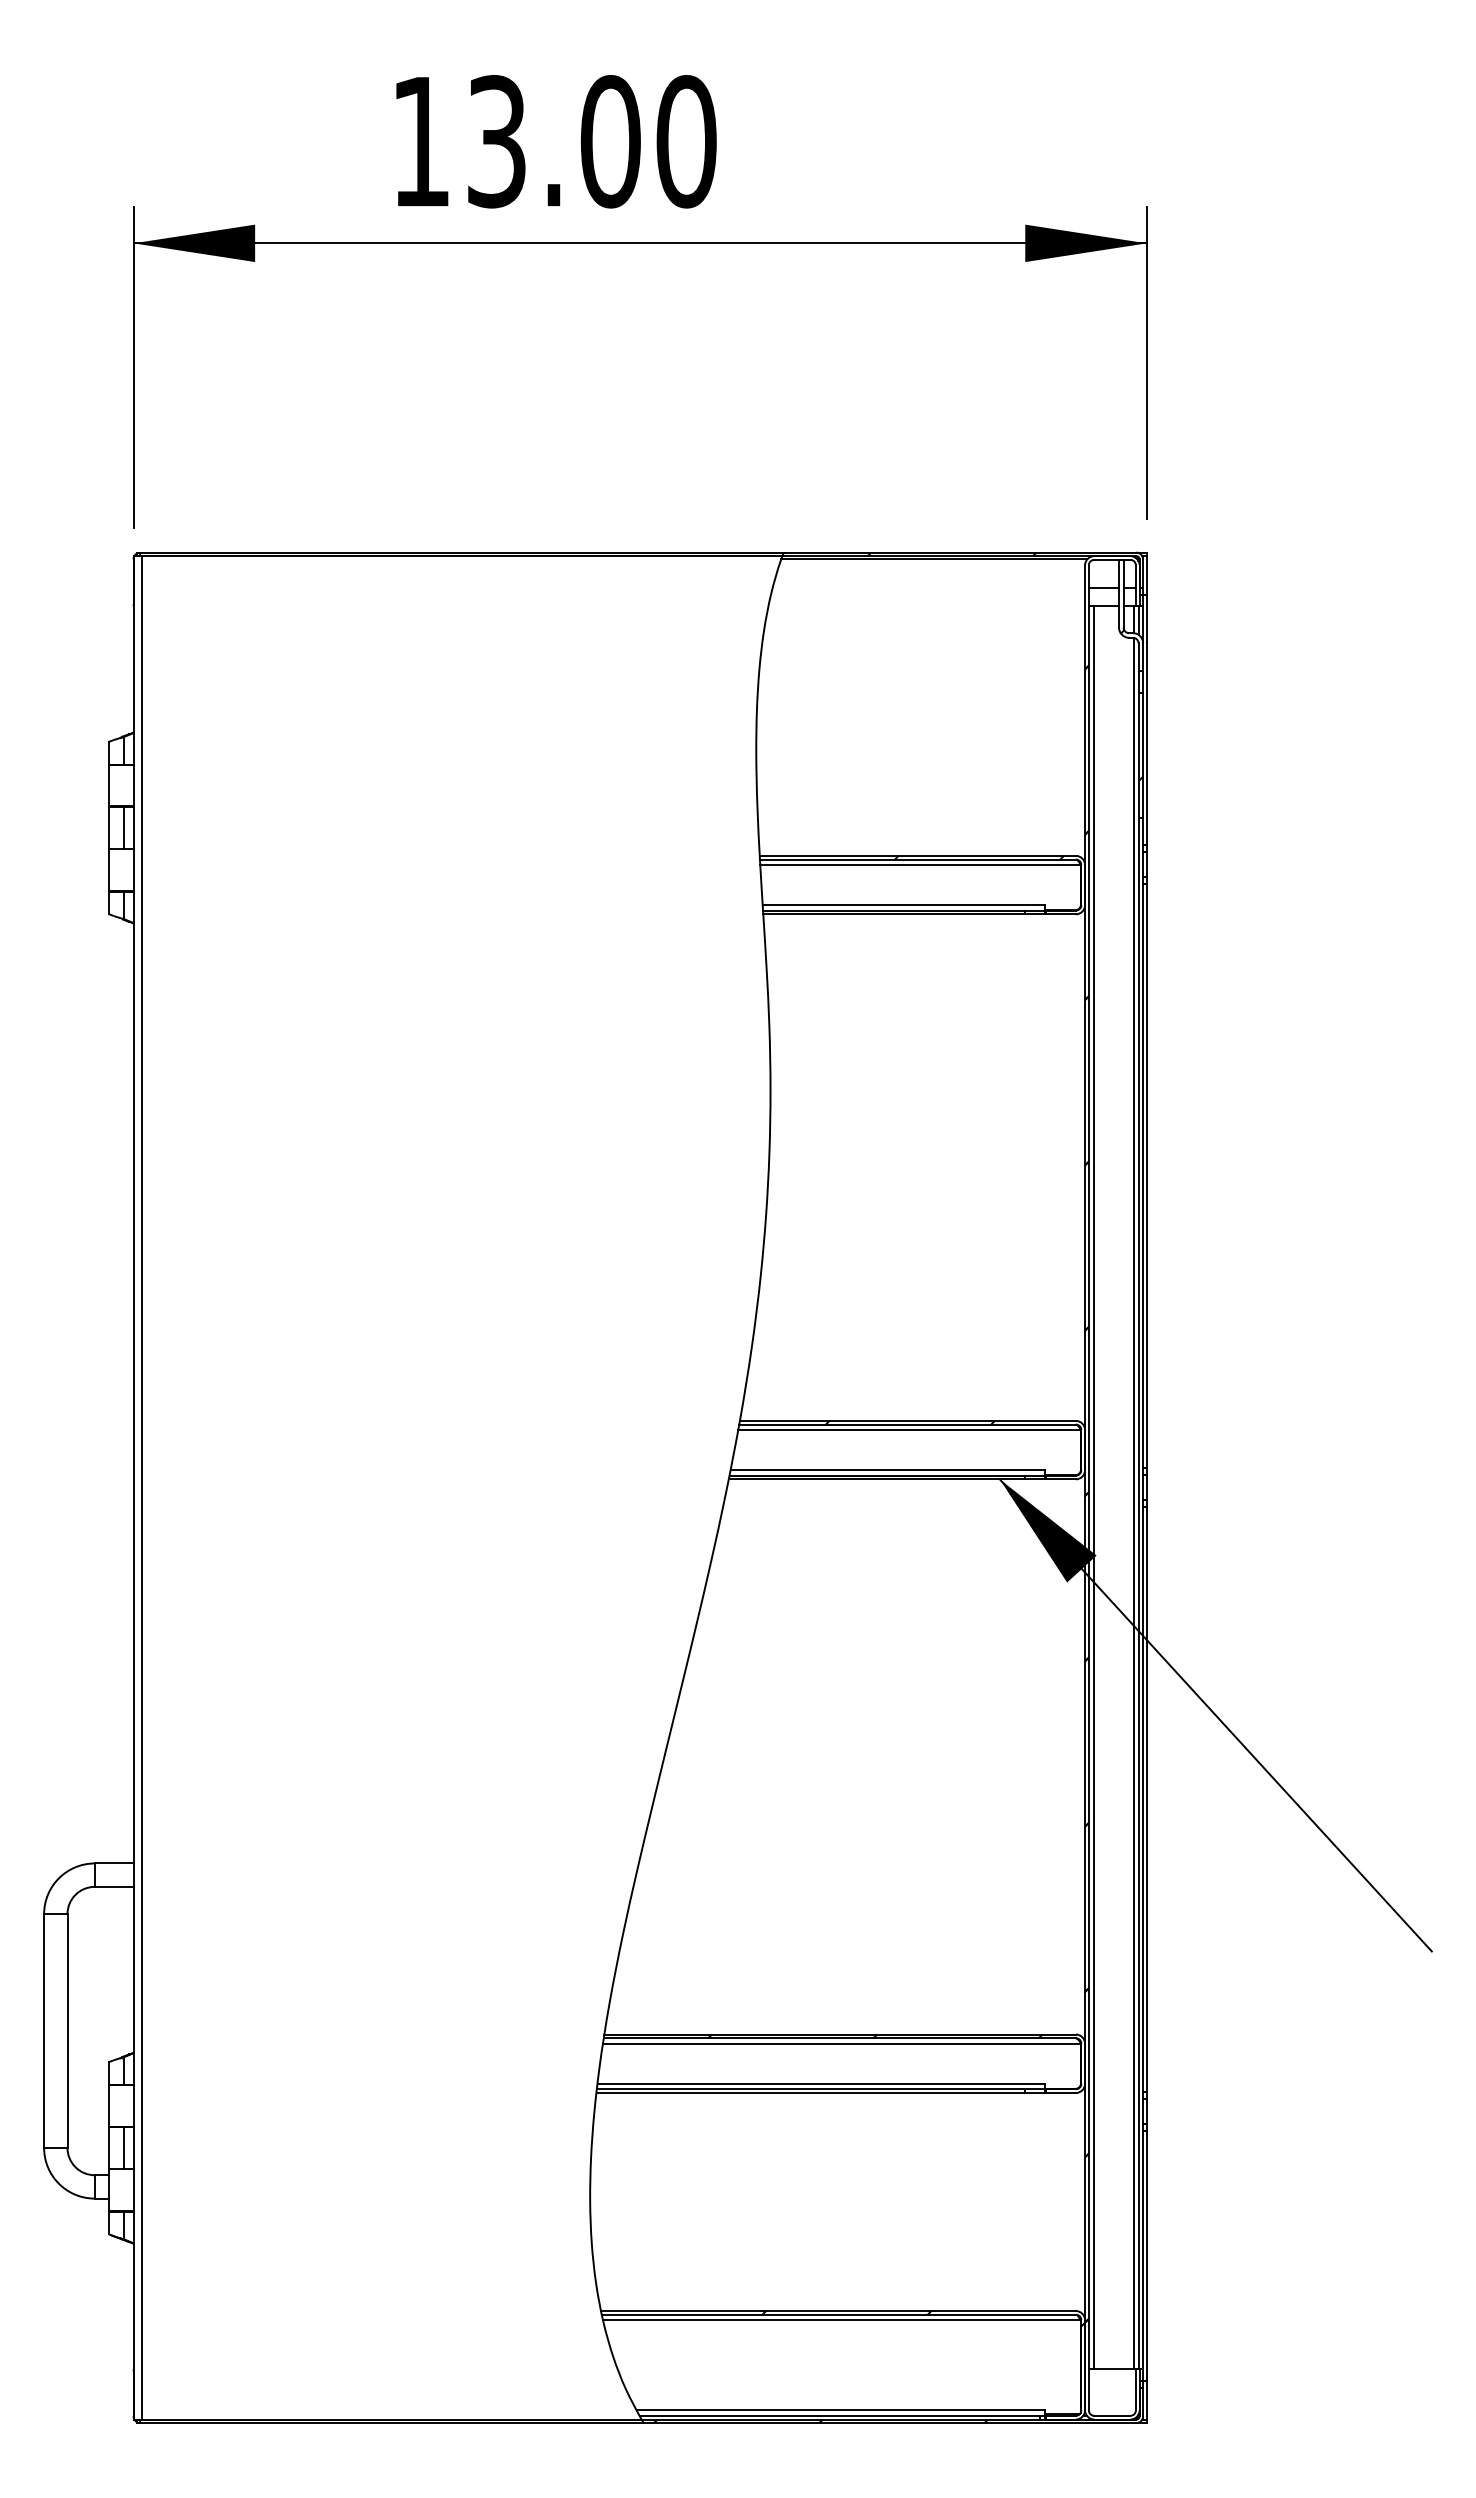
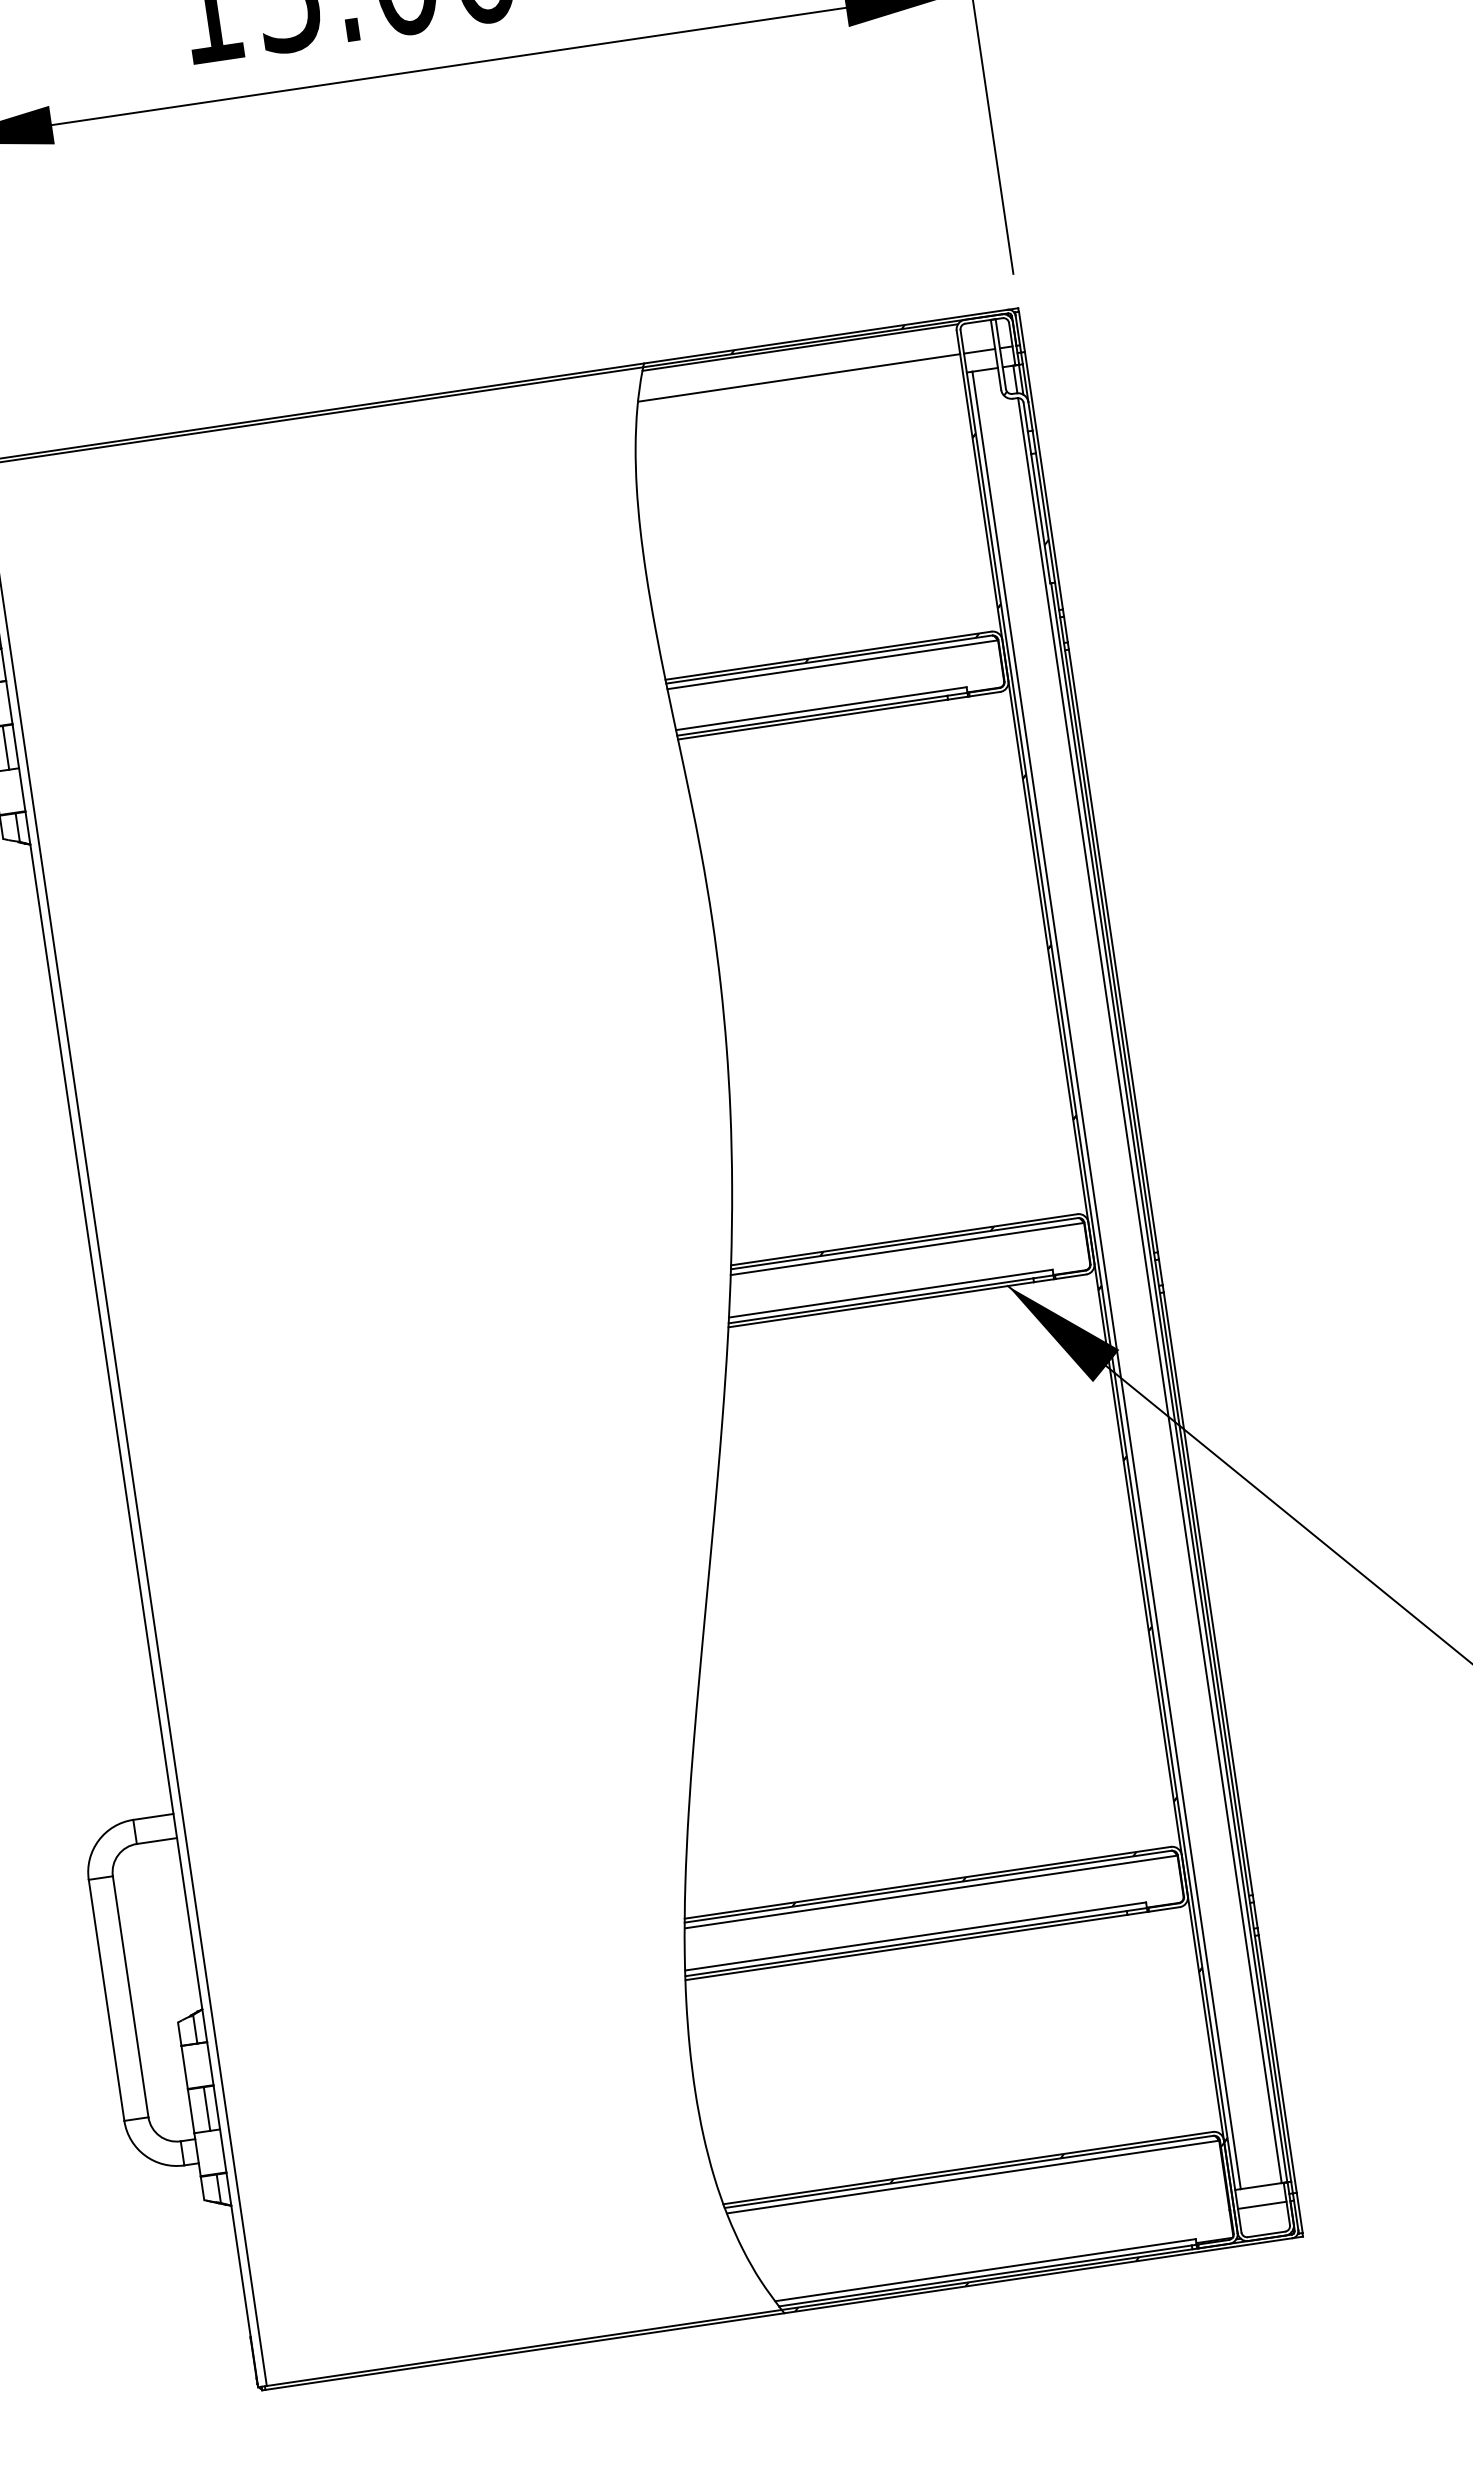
line: (928, 588) -> (798, 378), added
line: (1111, 2387) -> (1261, 2205), added

